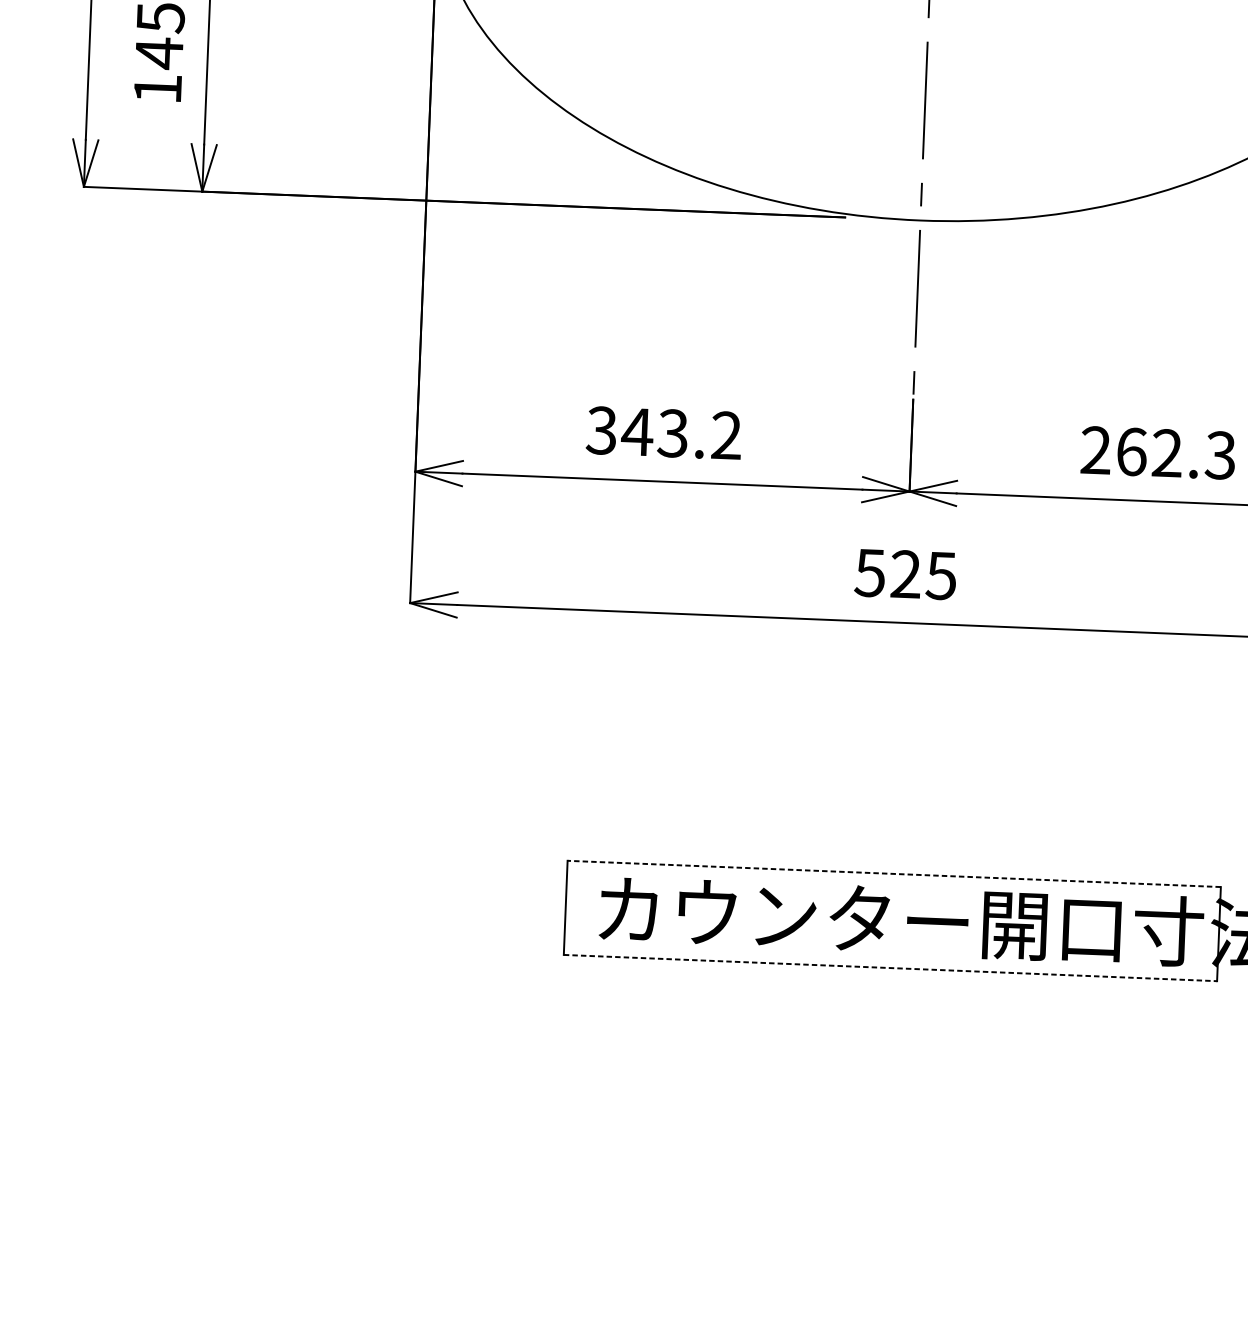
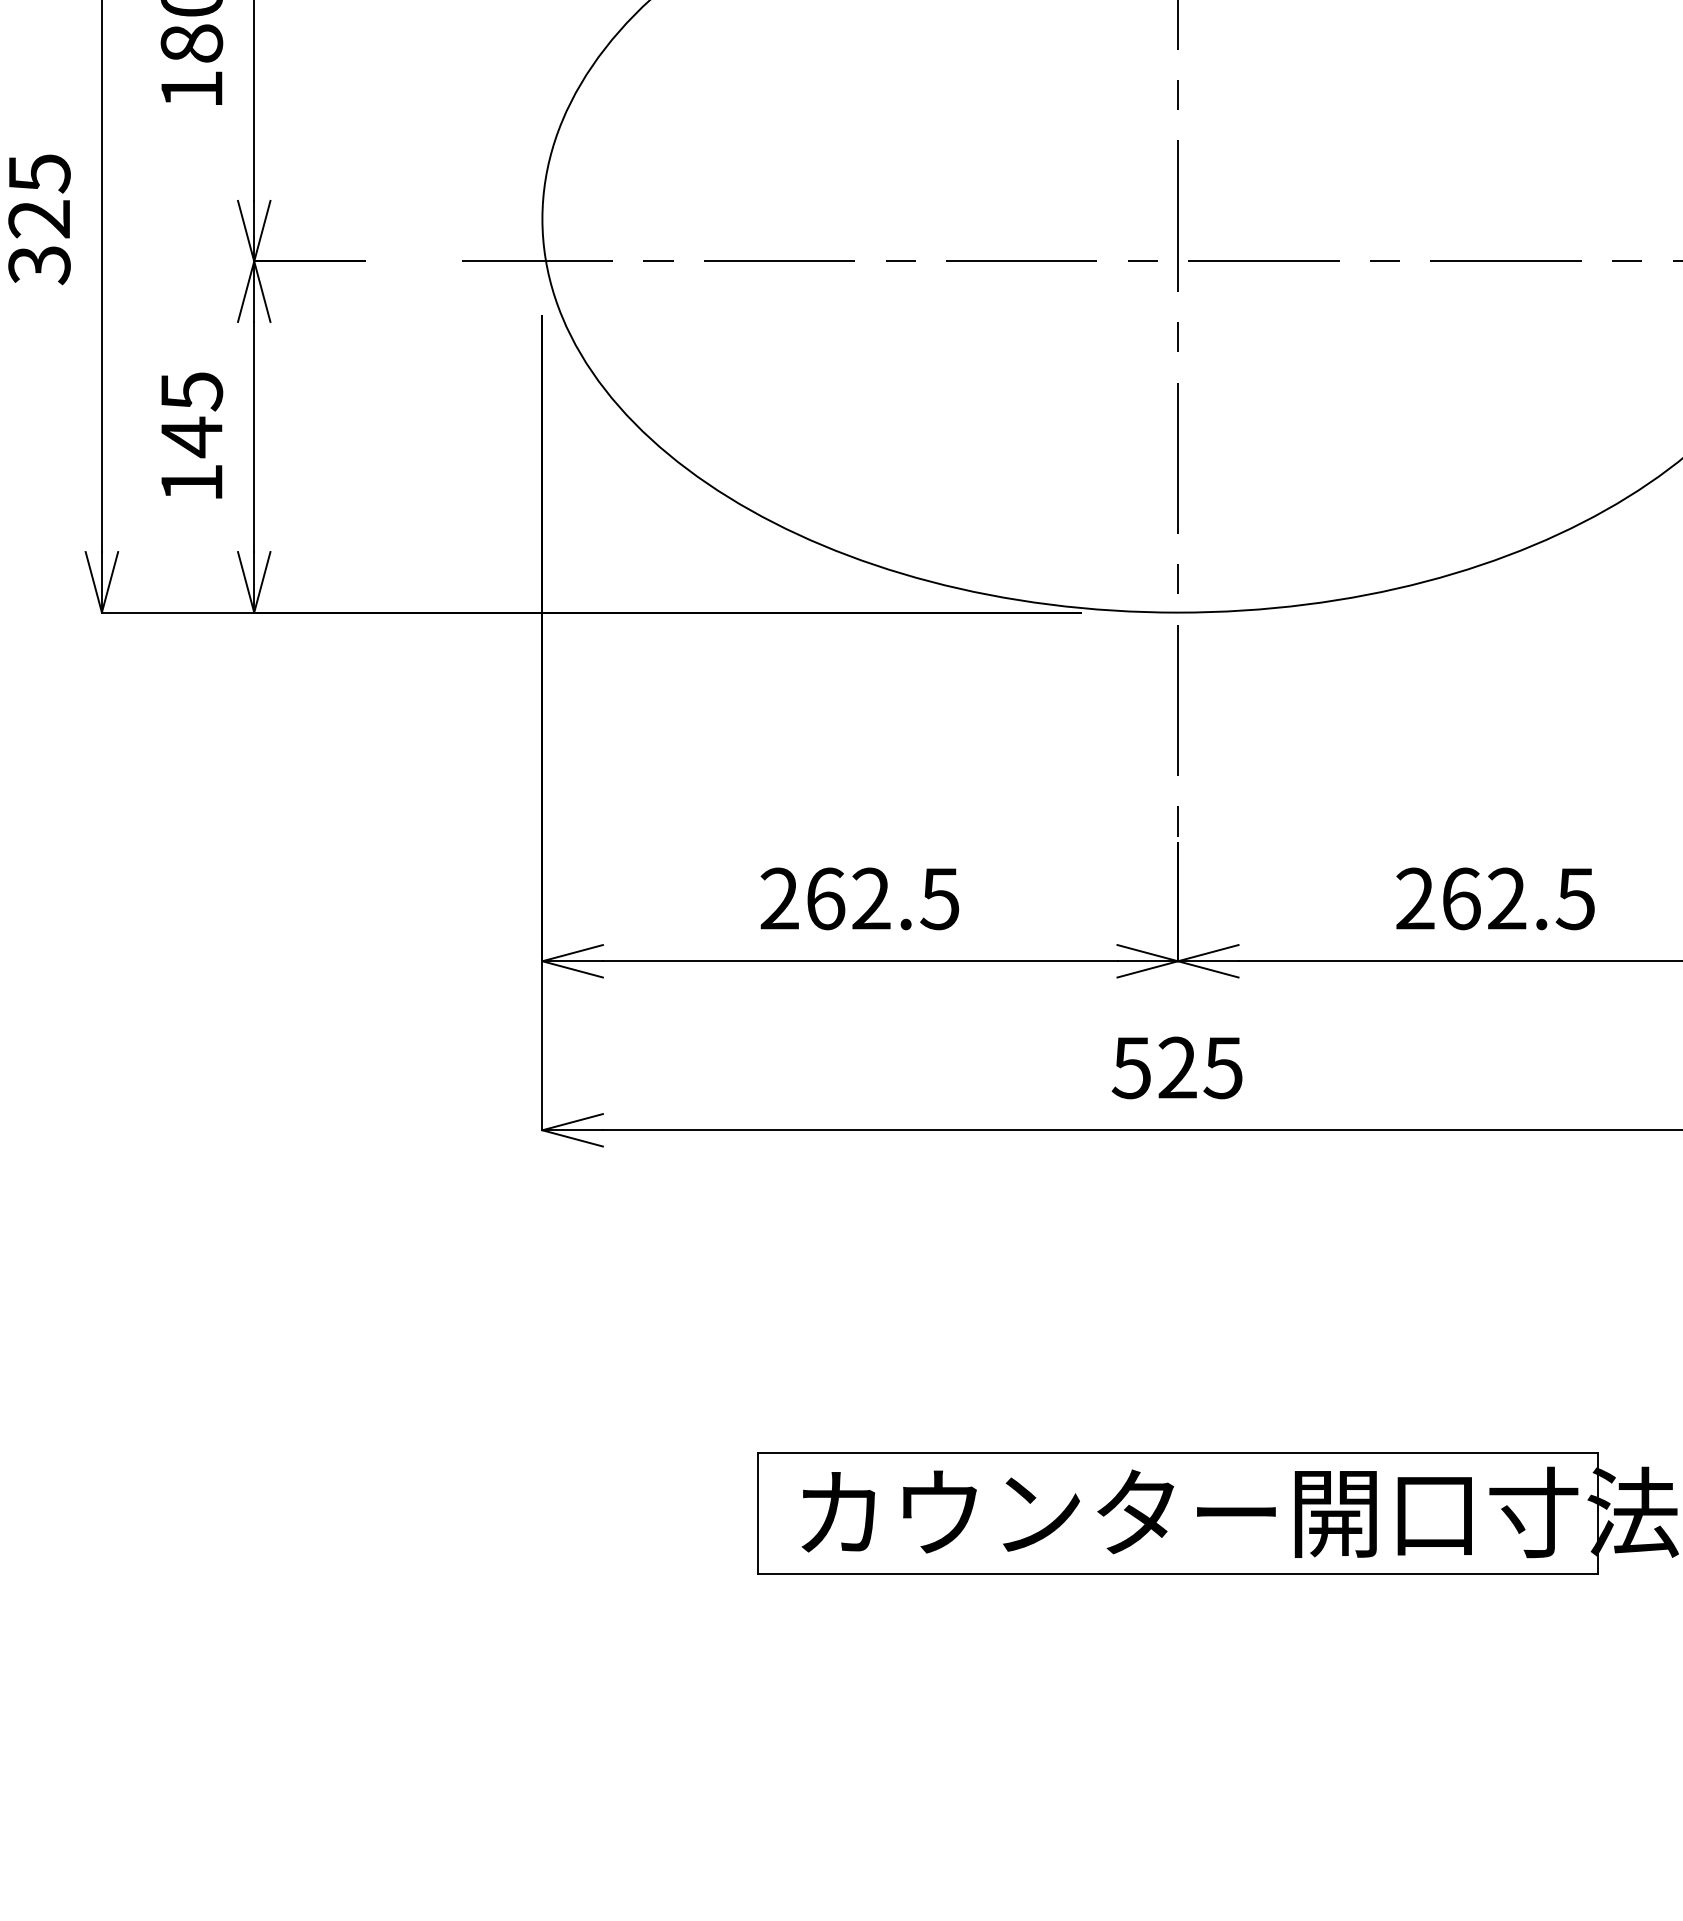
text: (663, 432) -> (859, 898), 343.2 -> 262.5
text: (1219, 455) -> (1574, 898), 262.3 -> 262.5
line: (893, 874) -> (1177, 1453), dashed -> solid
line: (890, 968) -> (1178, 1574), dashed -> solid

